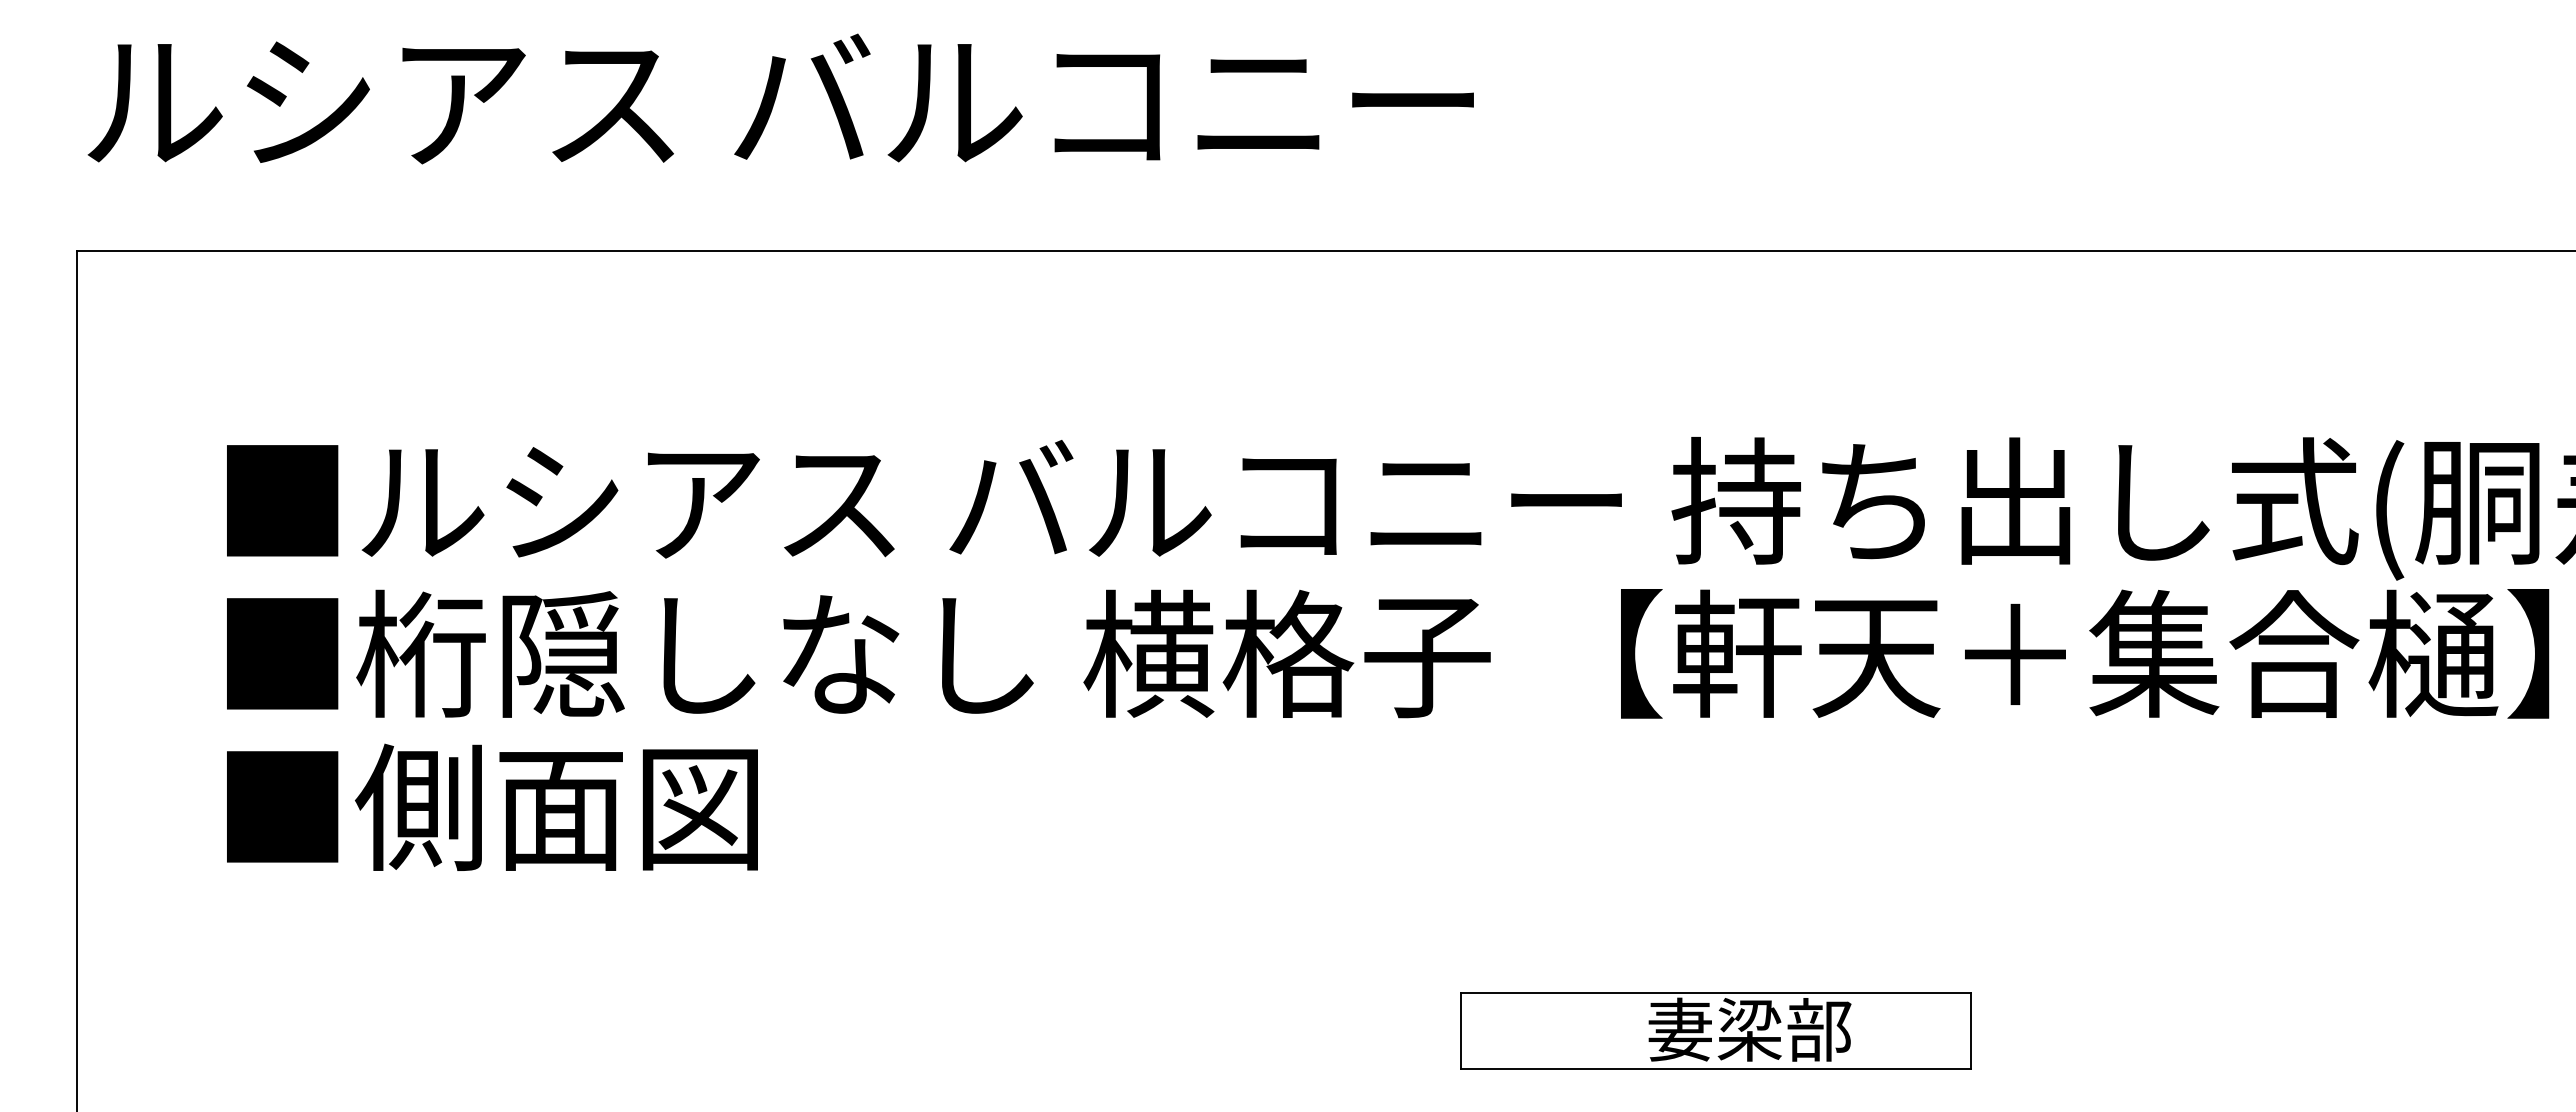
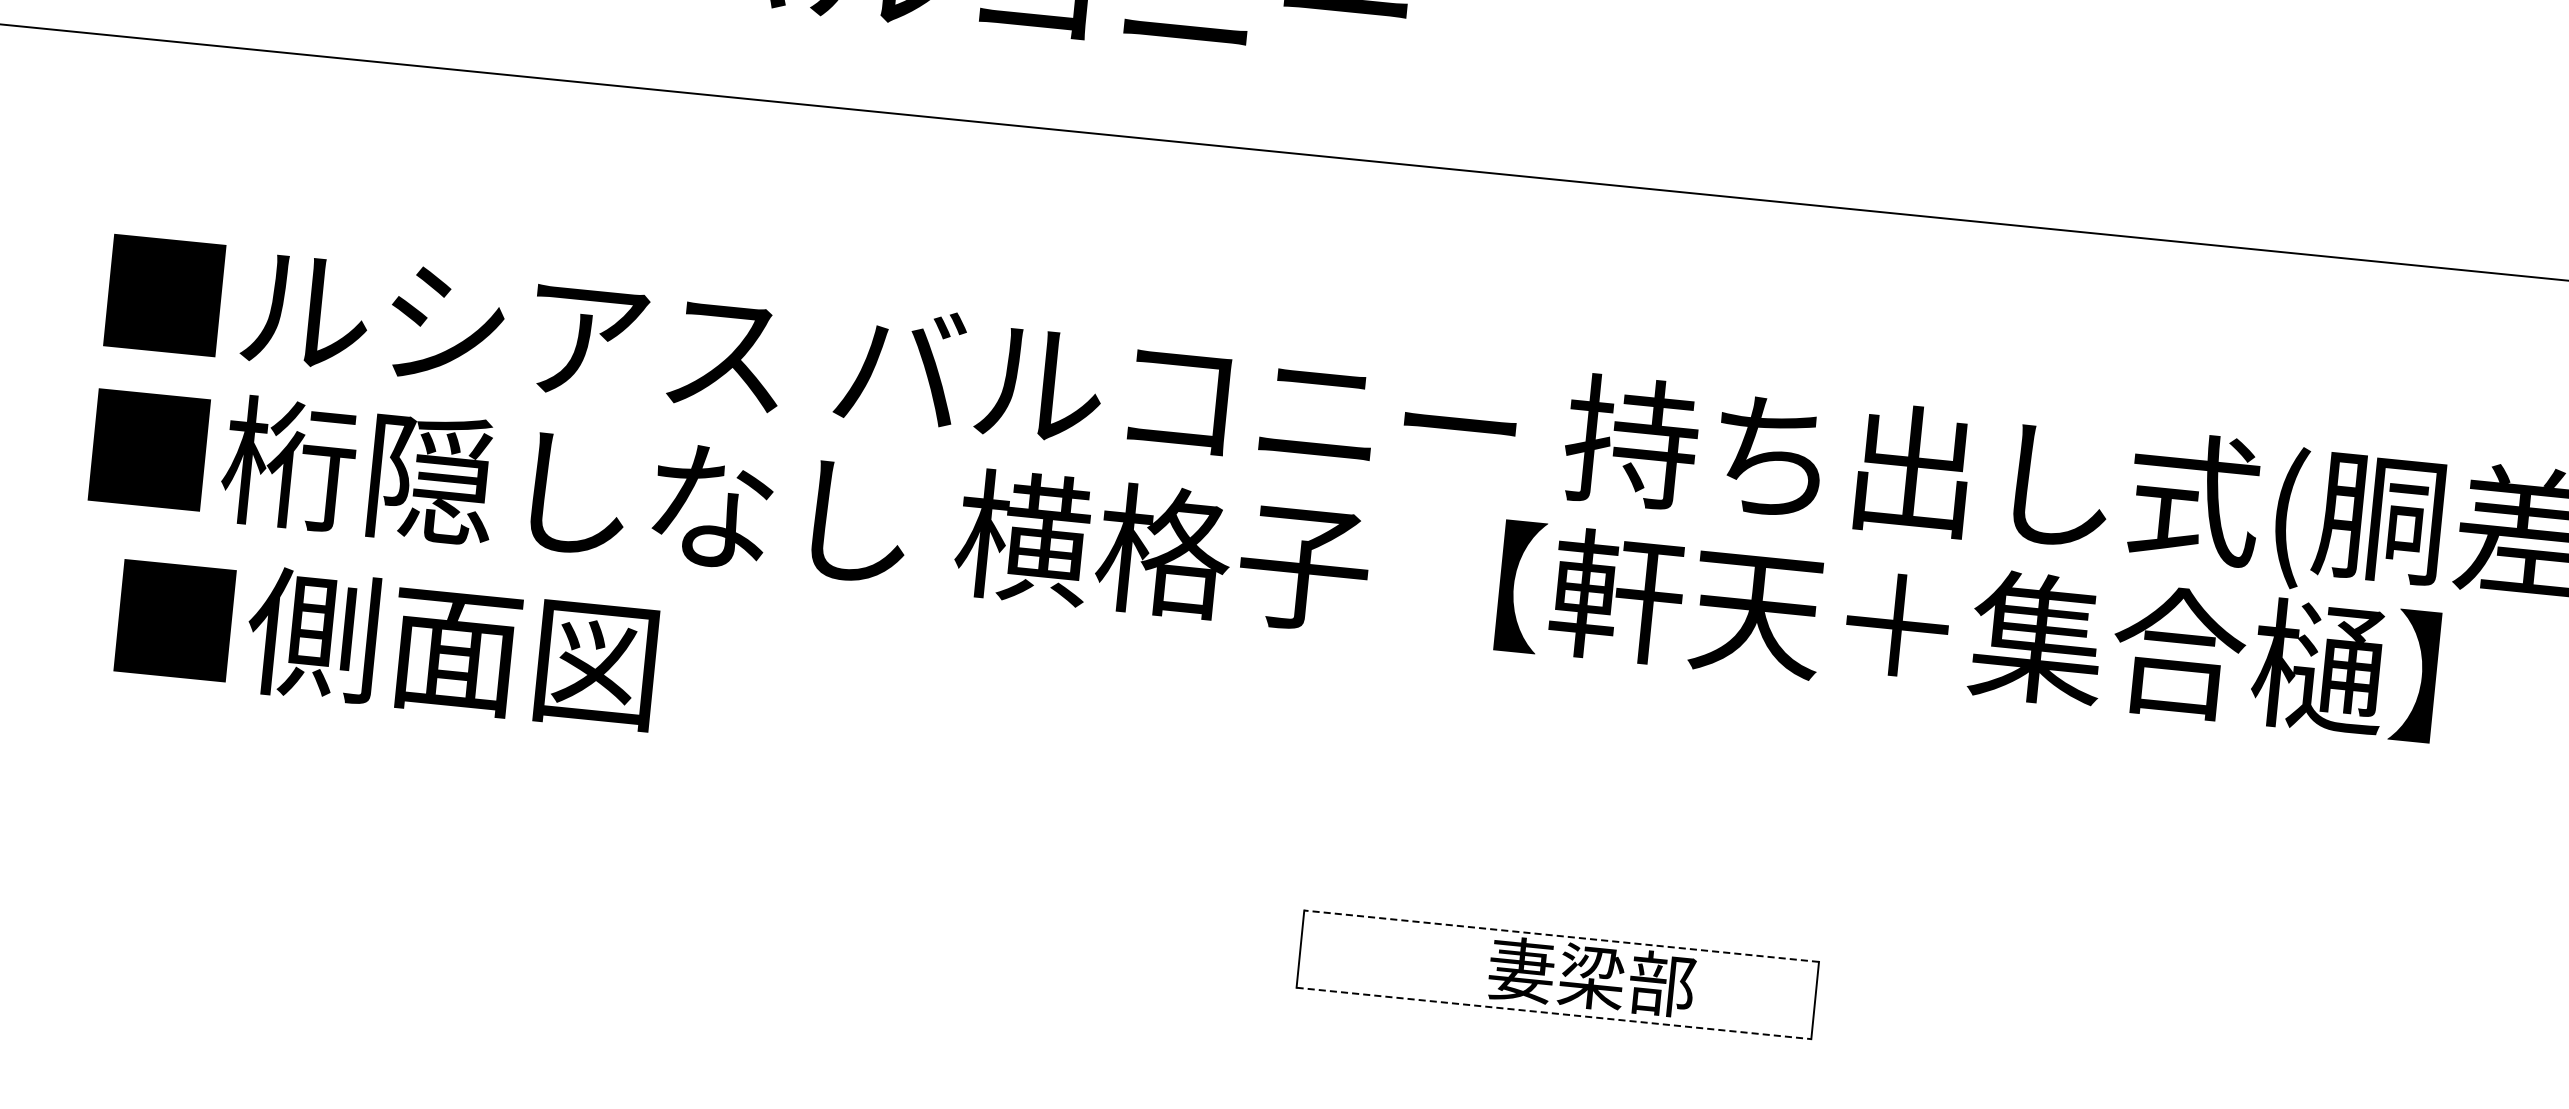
text: (492, 806) -> (386, 641), moved
line: (1715, 992) -> (1560, 935), solid -> dashed
line: (1716, 1069) -> (1554, 1013), solid -> dashed

